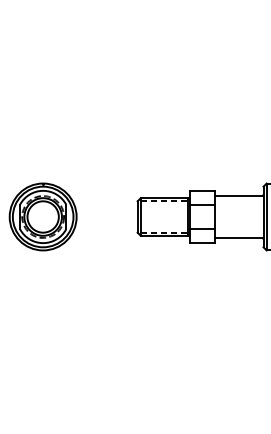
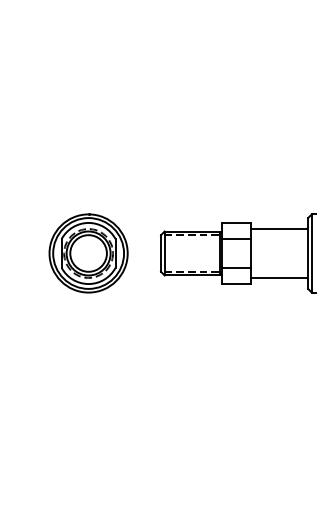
part: (43, 217) -> (88, 253), moved

